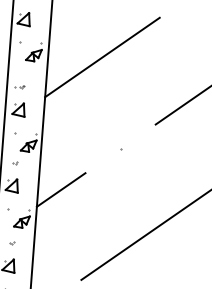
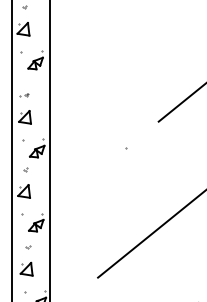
line: (101, 57) -> (101, 60), removed
line: (60, 189) -> (71, 191), removed

